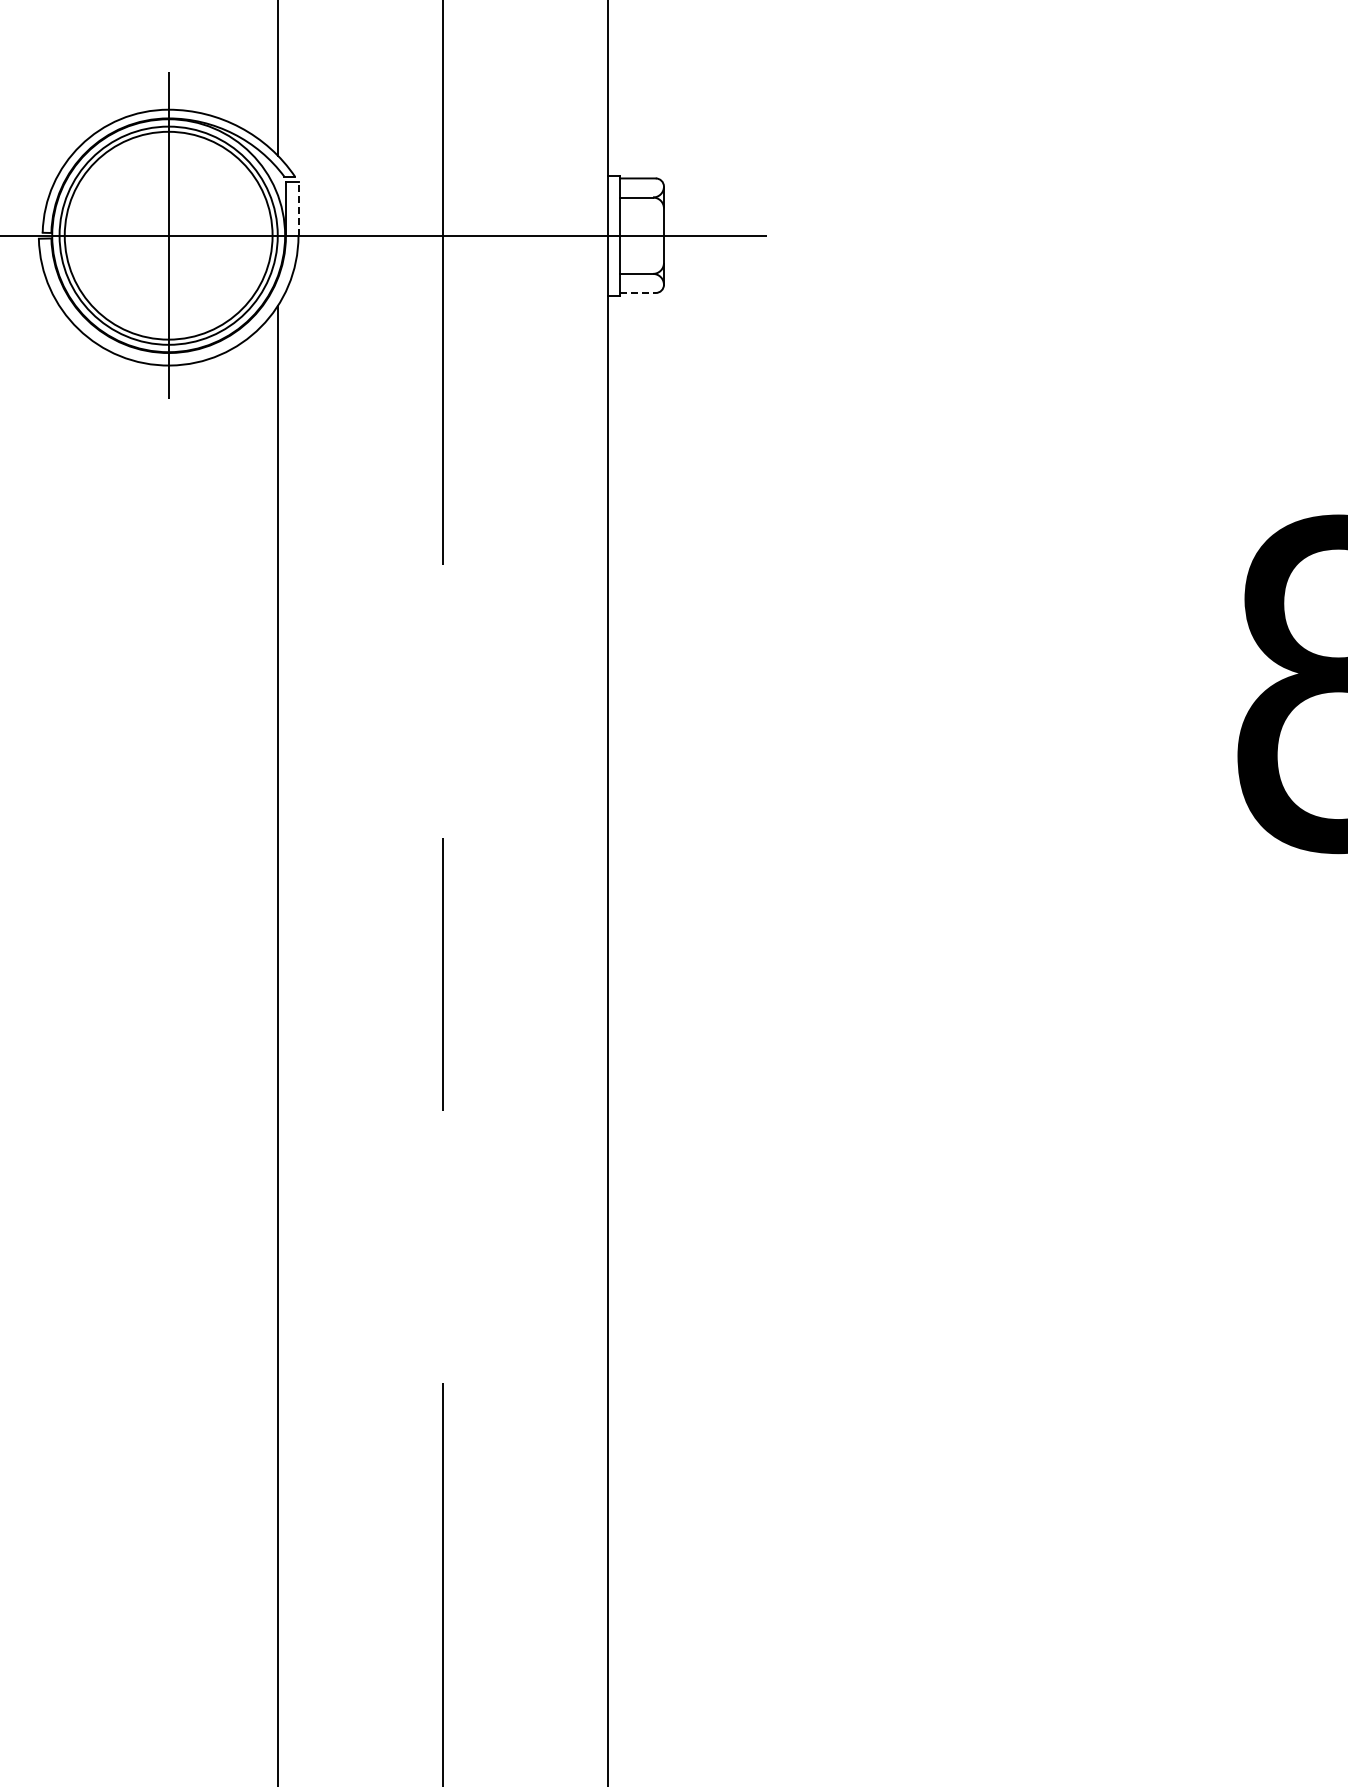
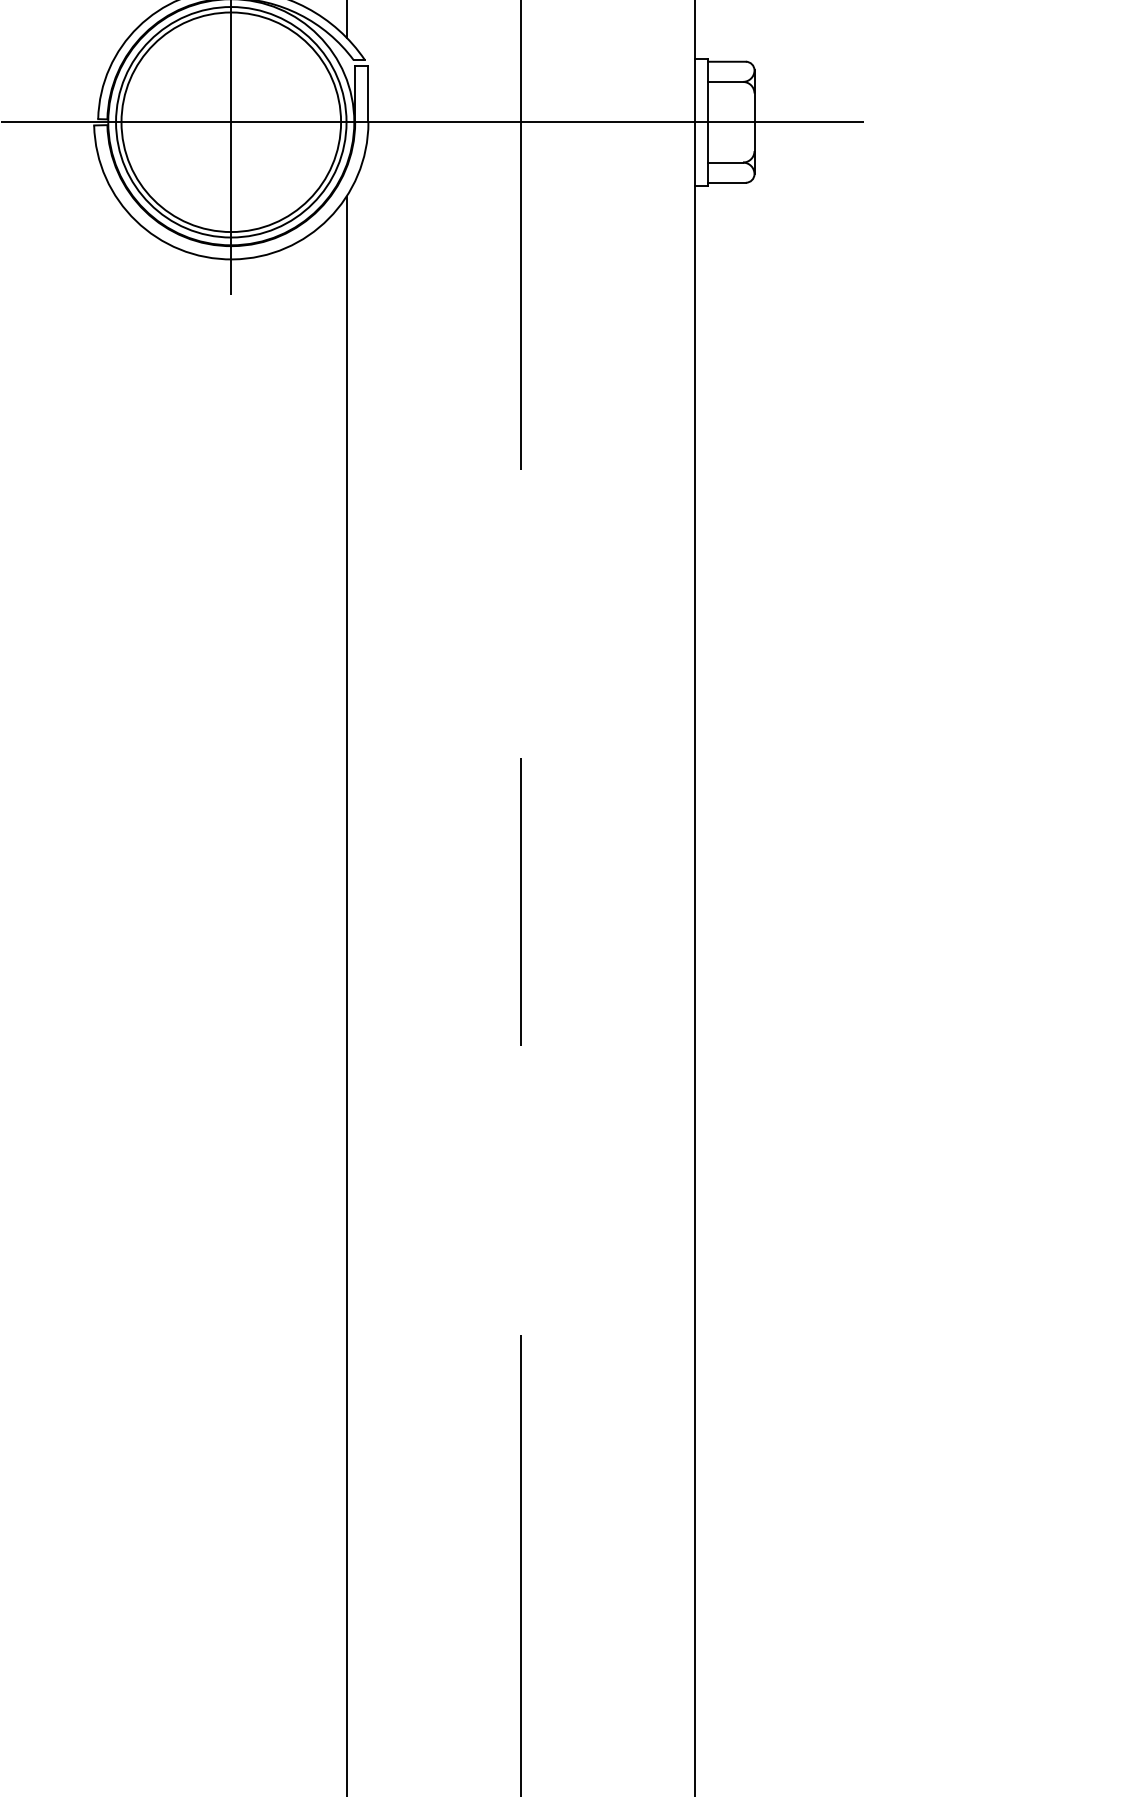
line: (298, 209) -> (368, 94), dashed -> solid
line: (638, 293) -> (727, 183), dashed -> solid

